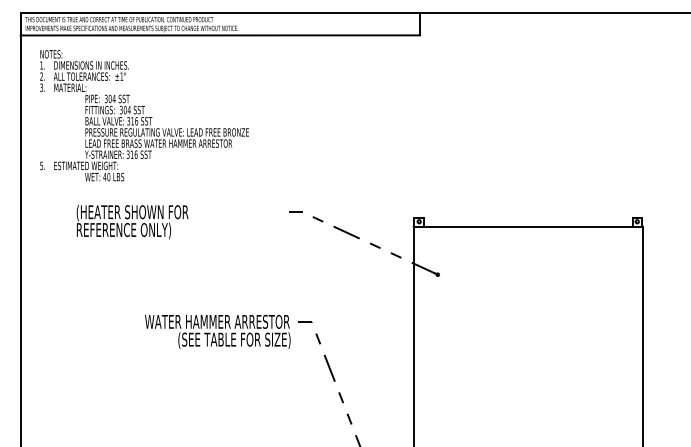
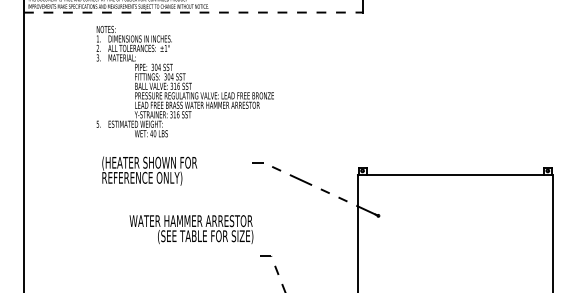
line: (220, 35) -> (193, 12), solid -> dashed
text: (144, 115) -> (185, 81), moved
text: (132, 221) -> (149, 170), moved
text: (217, 331) -> (191, 229), moved

